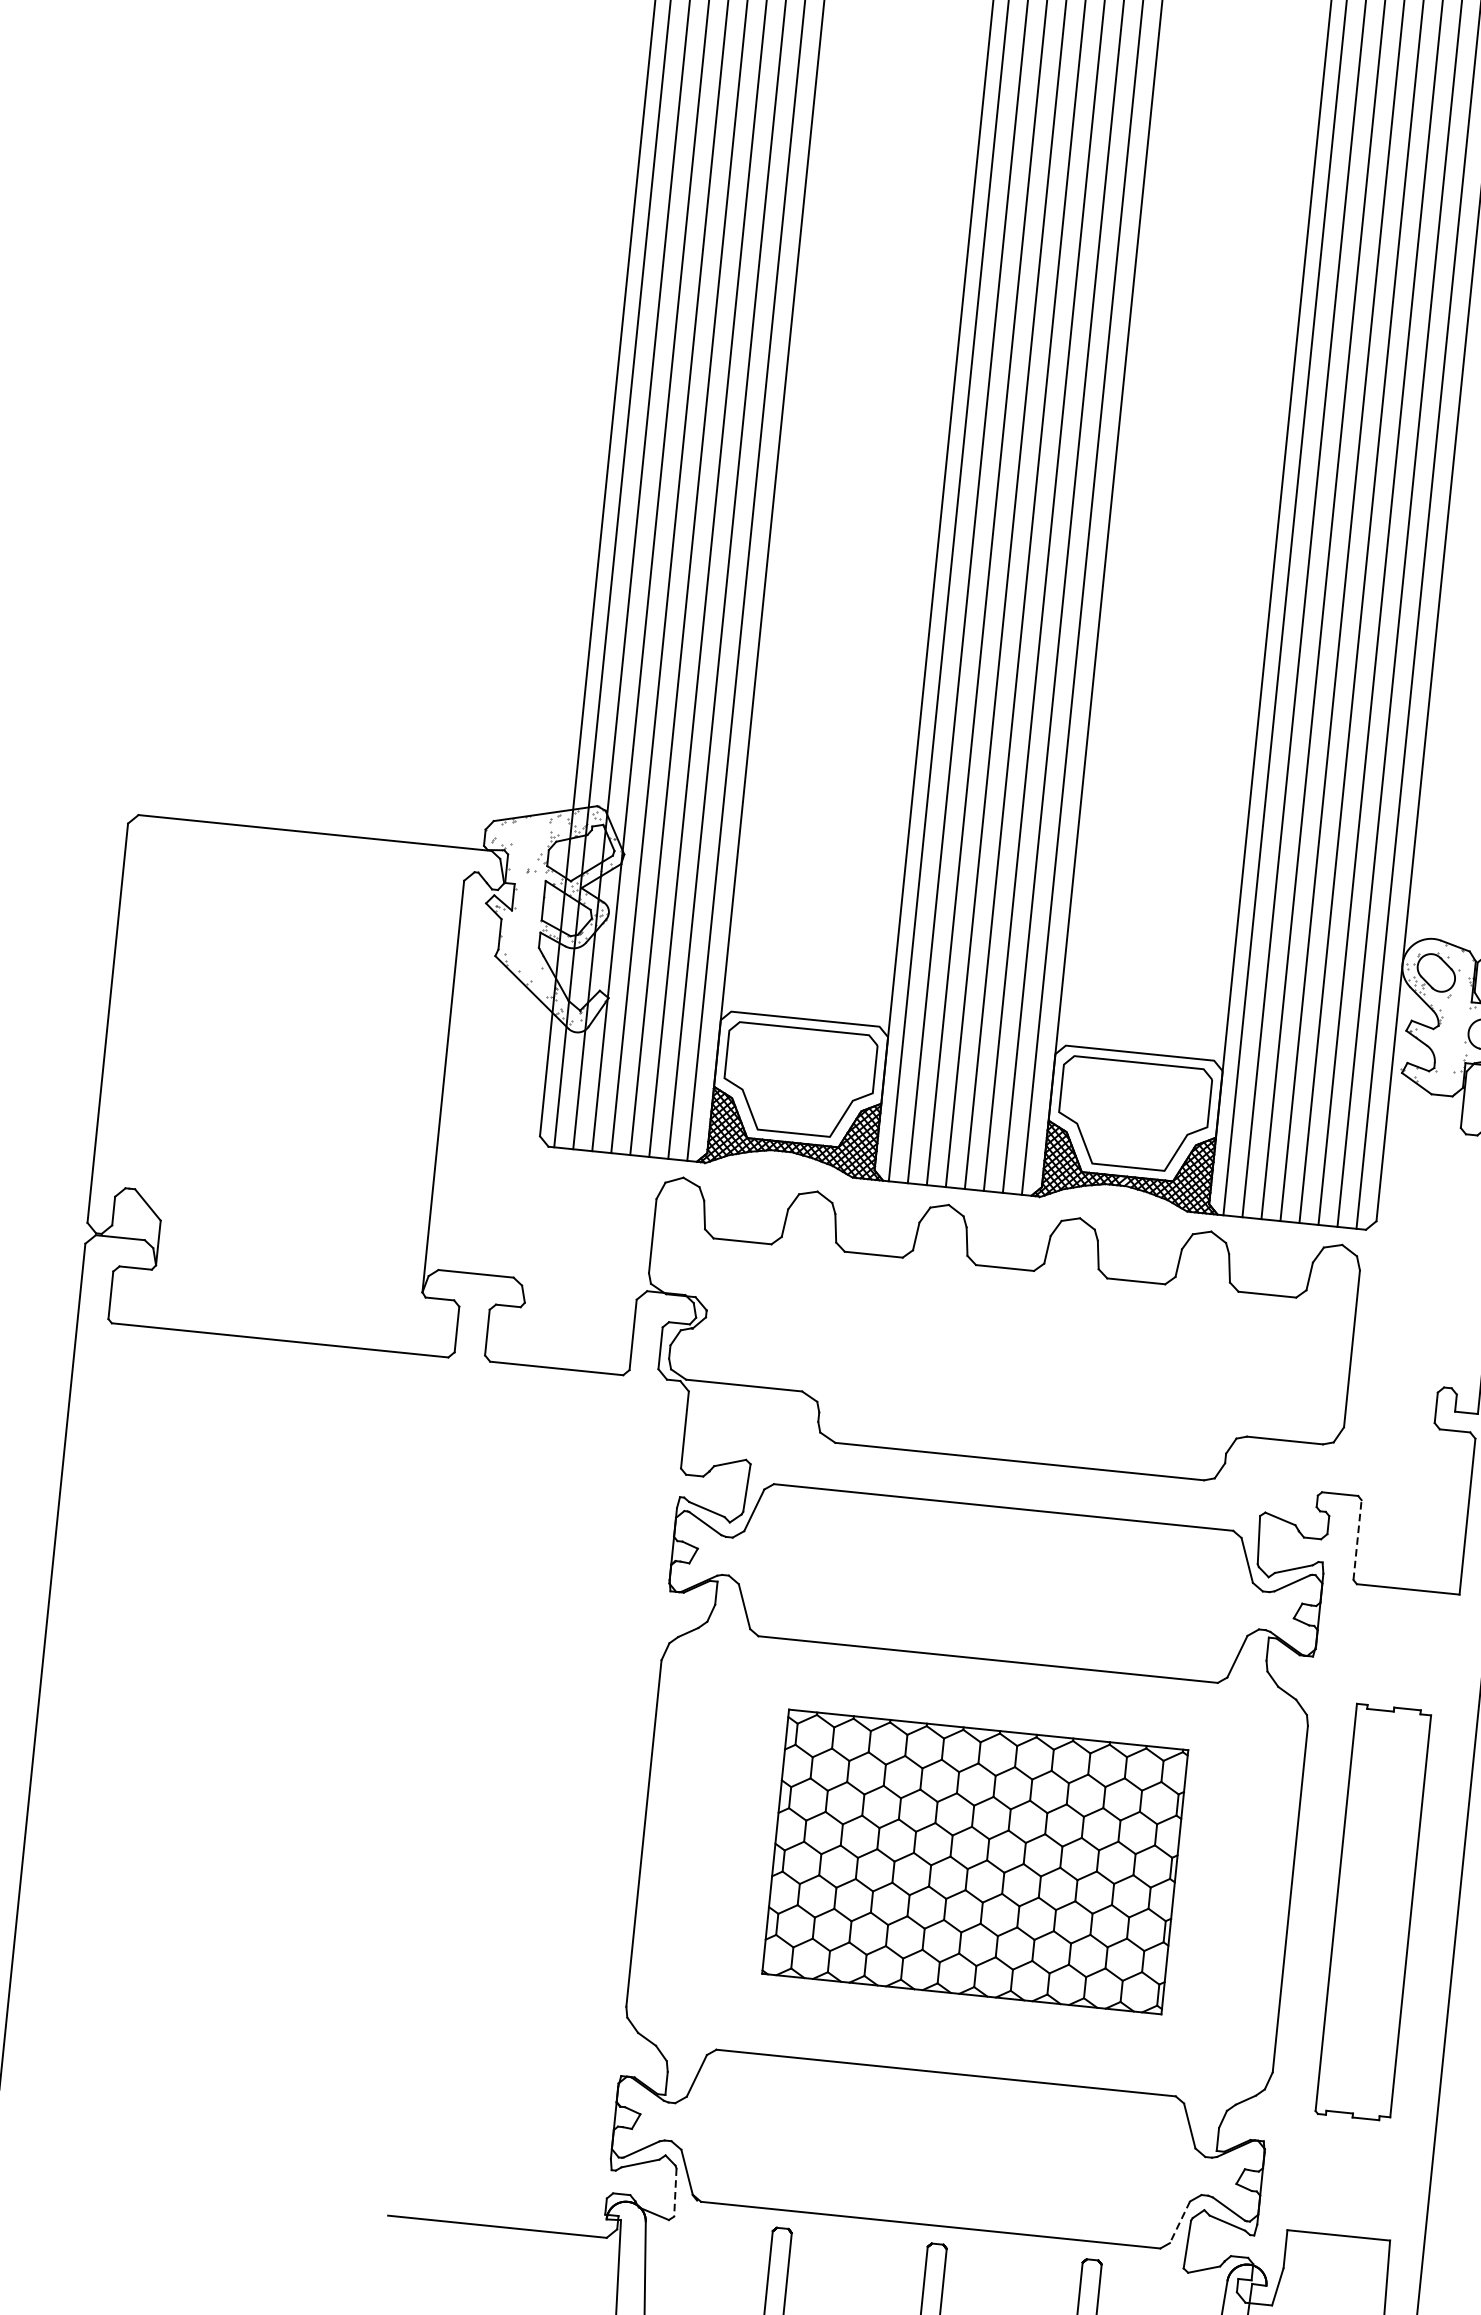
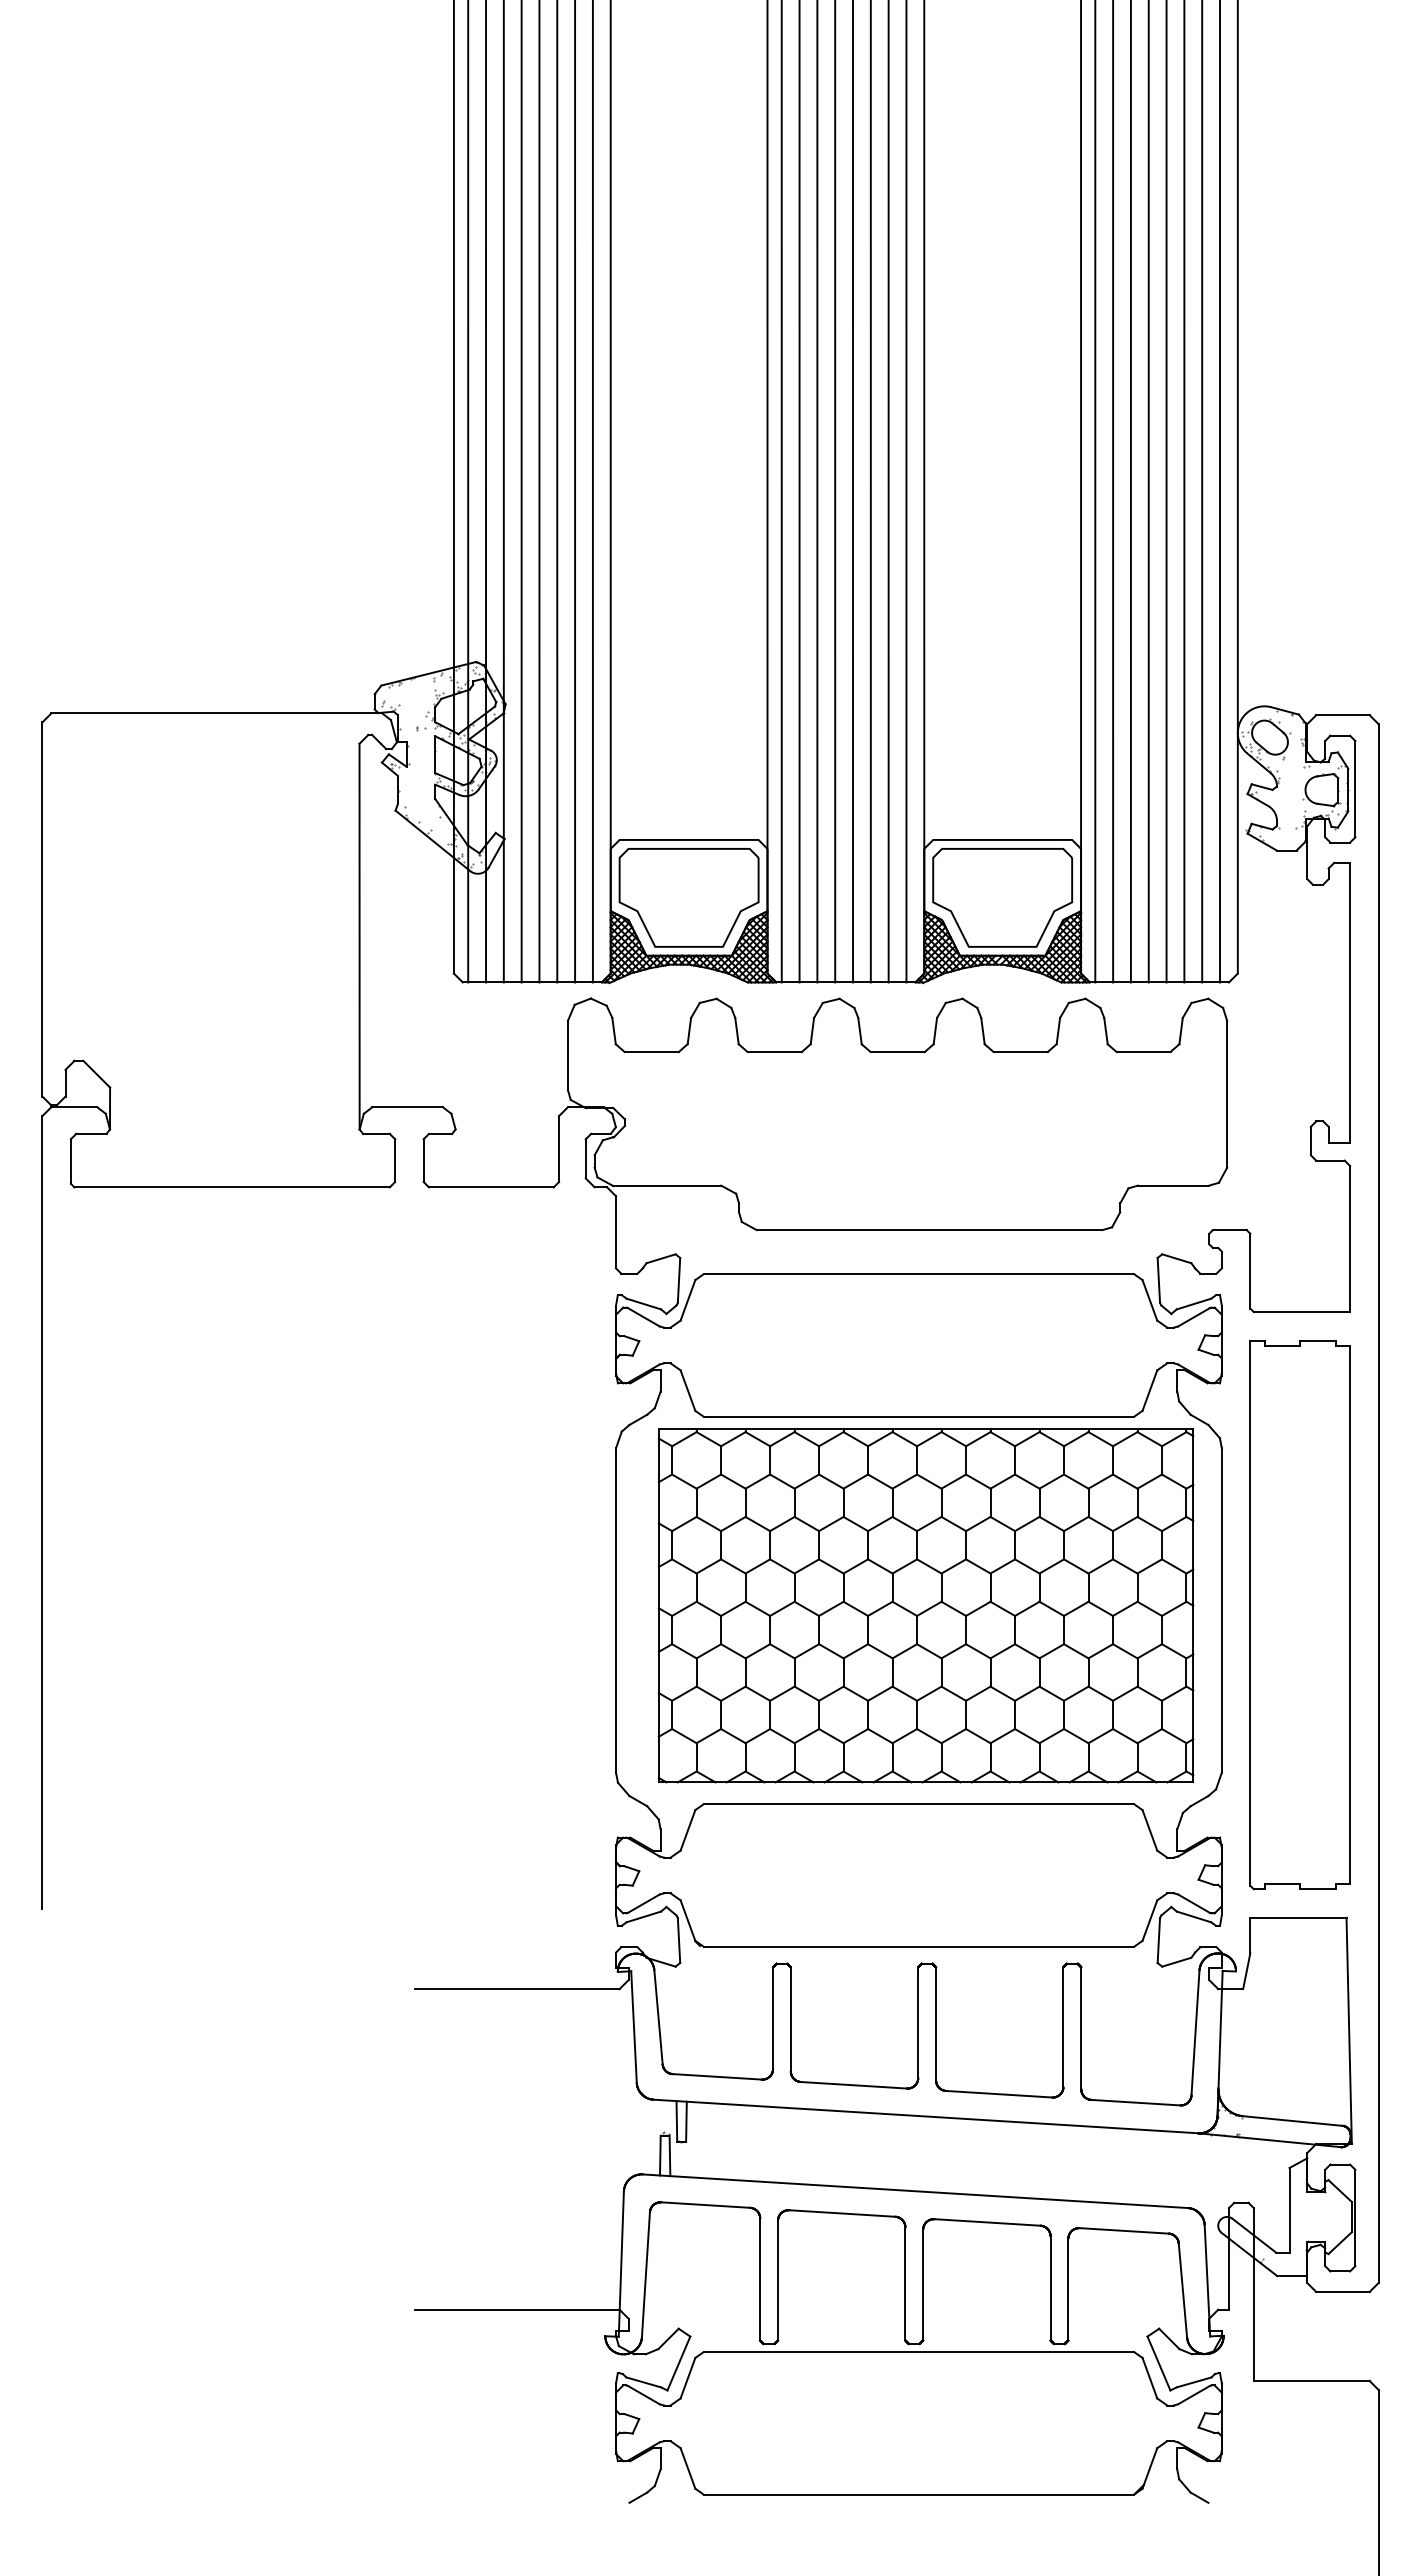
line: (1357, 1539) -> (1250, 1270), dashed -> solid
part: (974, 1861) -> (925, 1605), size x1.43
part: (1372, 1912) -> (1299, 1615), size x1.43
line: (675, 2192) -> (679, 1940), dashed -> solid
line: (1179, 2222) -> (1149, 1920), dashed -> solid

